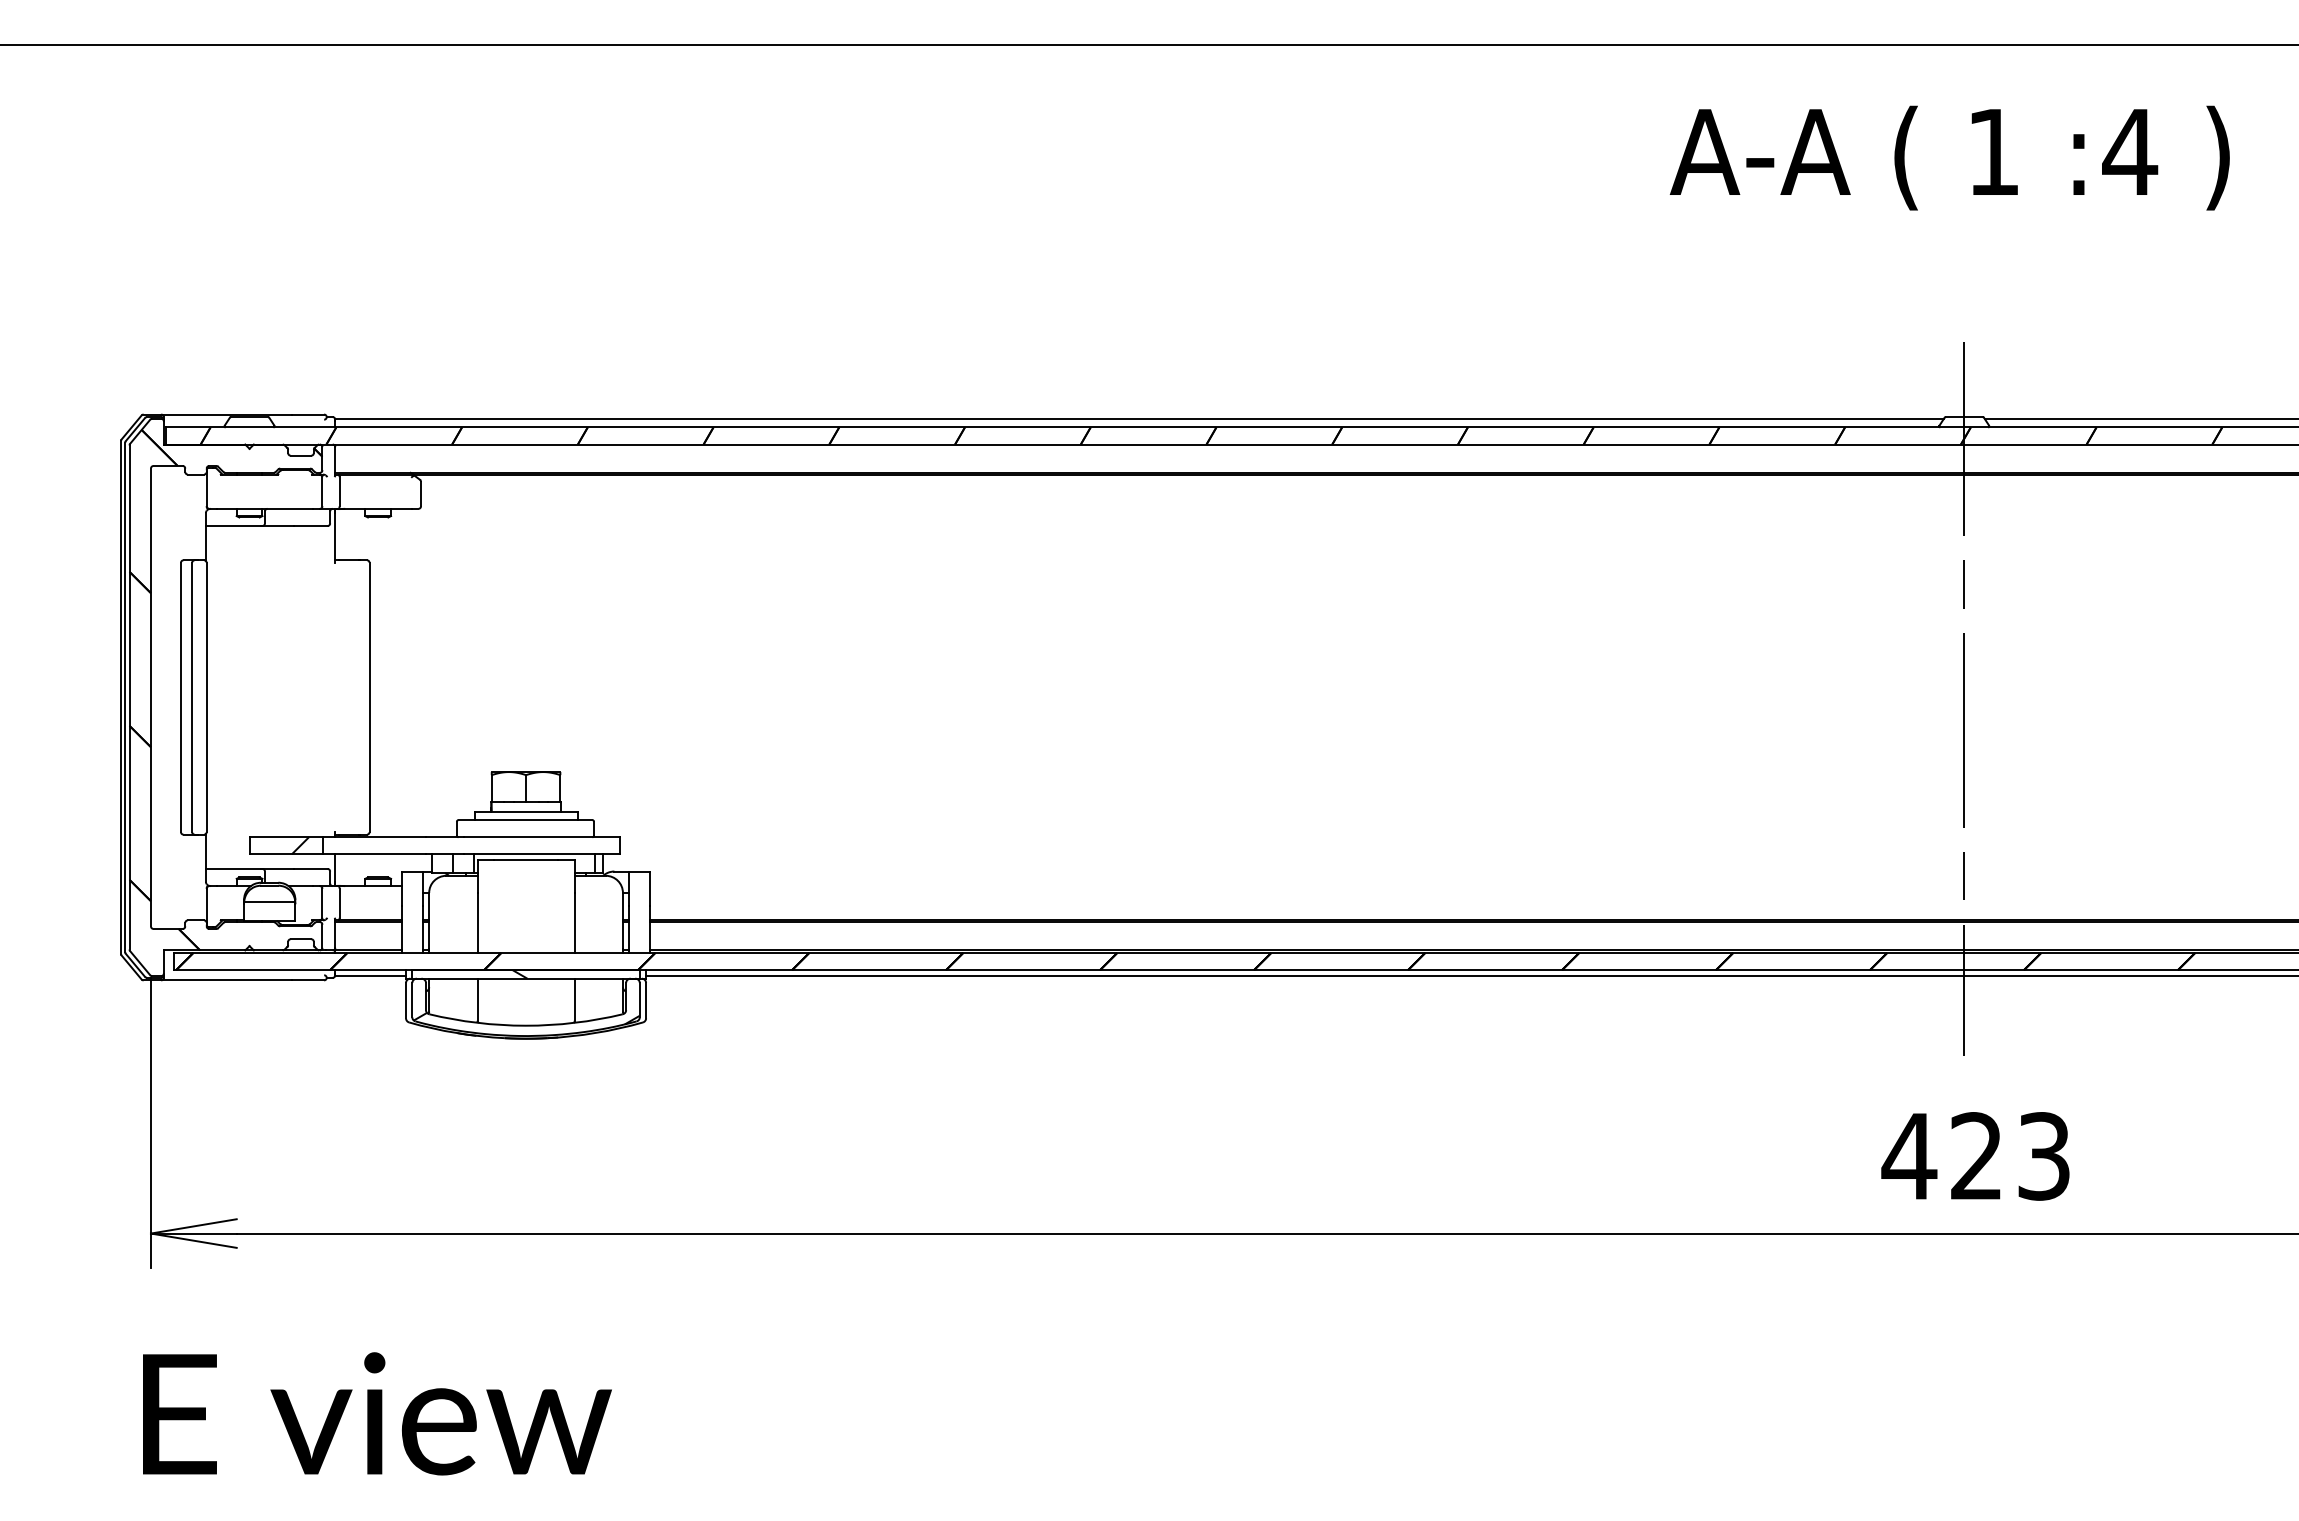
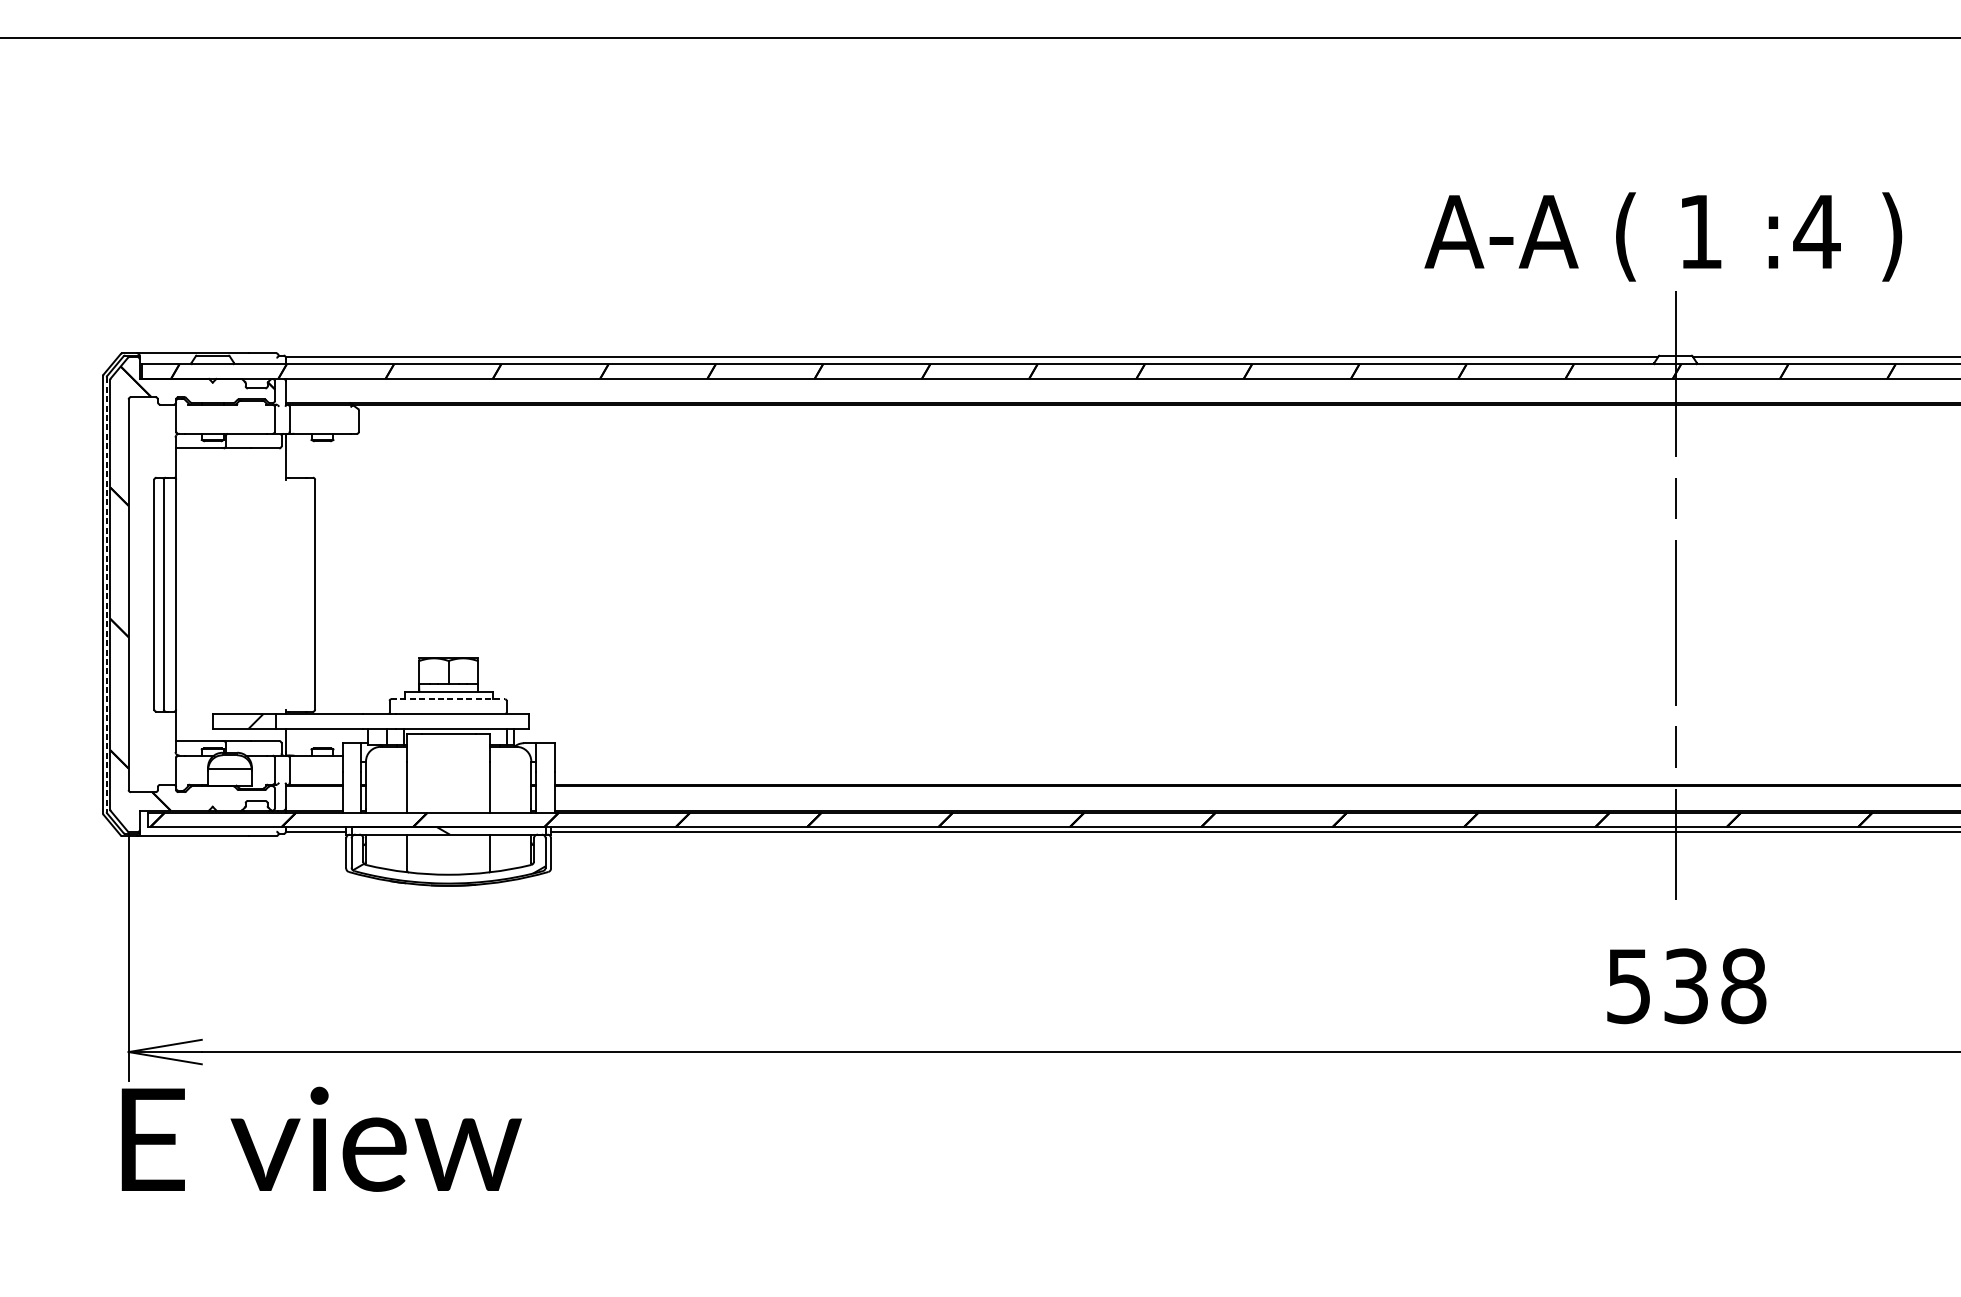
text: (1949, 157) -> (1662, 236), moved
line: (125, 697) -> (106, 594), solid -> dashed
line: (525, 820) -> (448, 699), solid -> dashed
text: (1975, 1156) -> (1685, 986), 423 -> 538
text: (377, 1413) -> (321, 1139), moved

